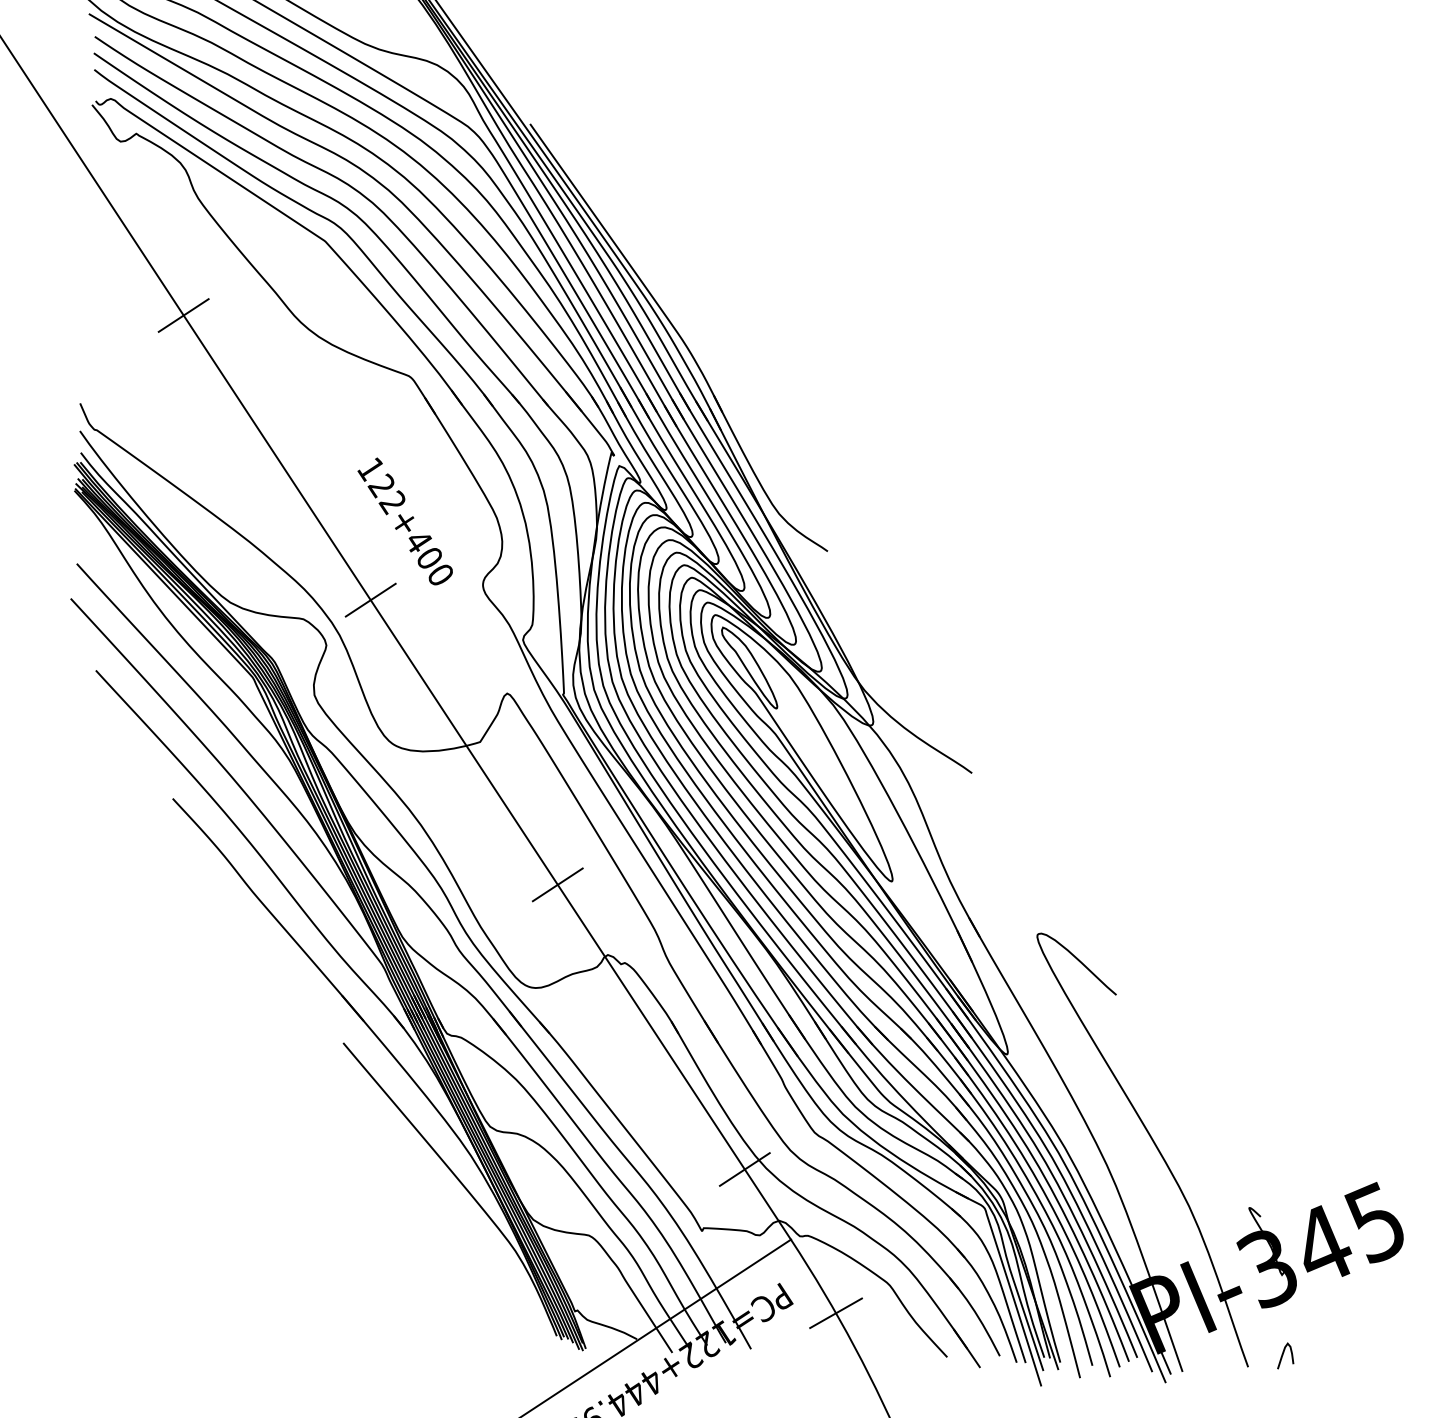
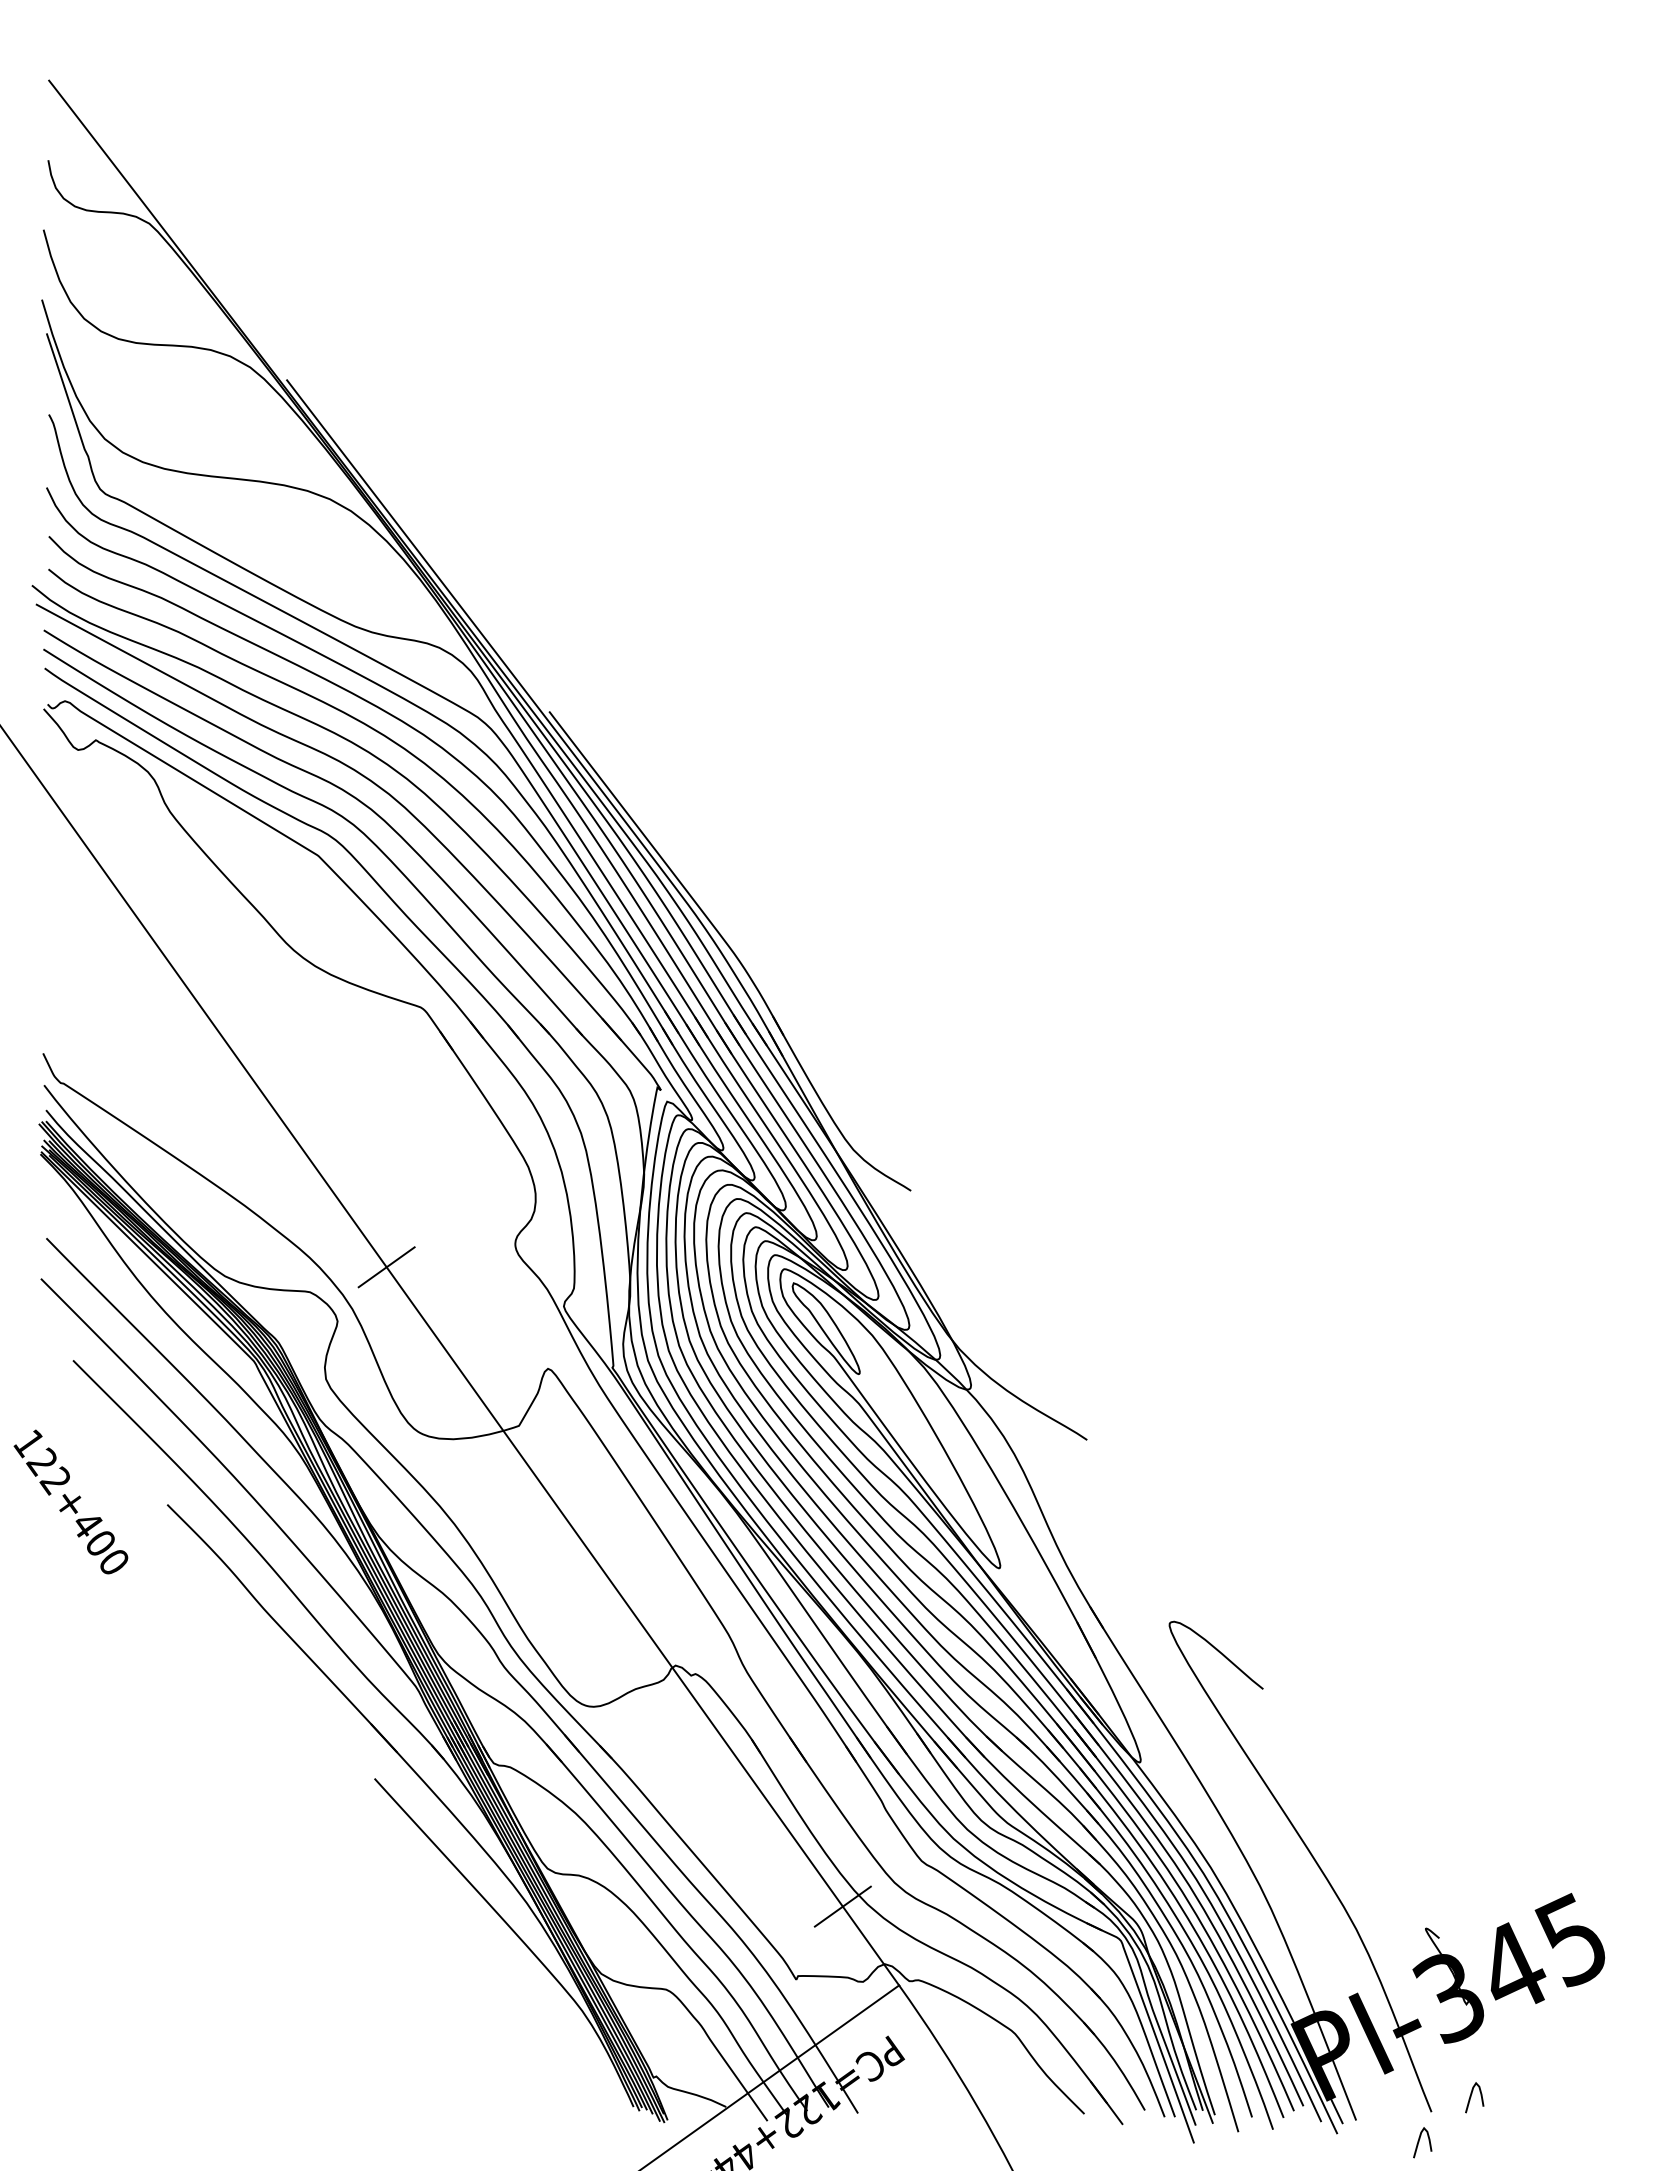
line: (183, 315) -> (158, 947), removed
text: (404, 520) -> (70, 1501), moved
line: (557, 884) -> (614, 1586), removed
line: (836, 1313) -> (954, 2068), removed
curve: (1236, 1393) -> (1419, 2142), added

